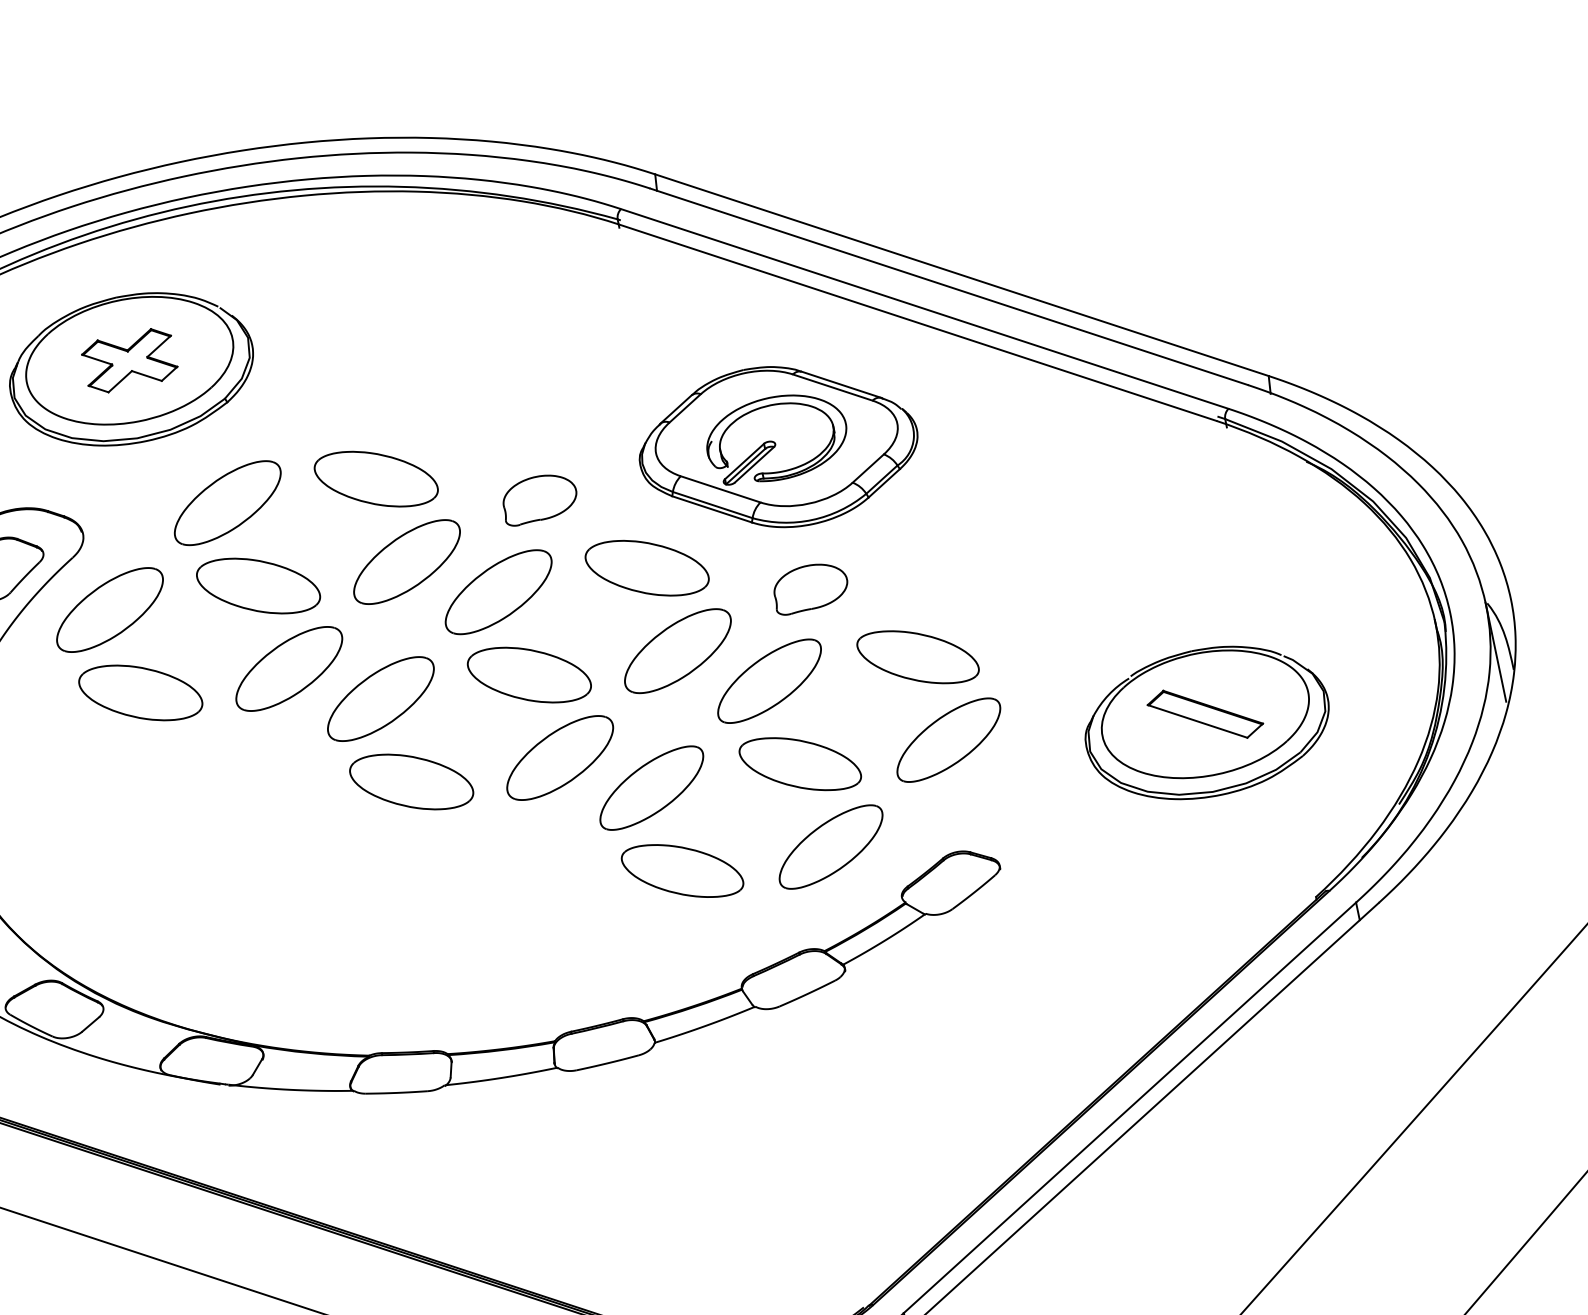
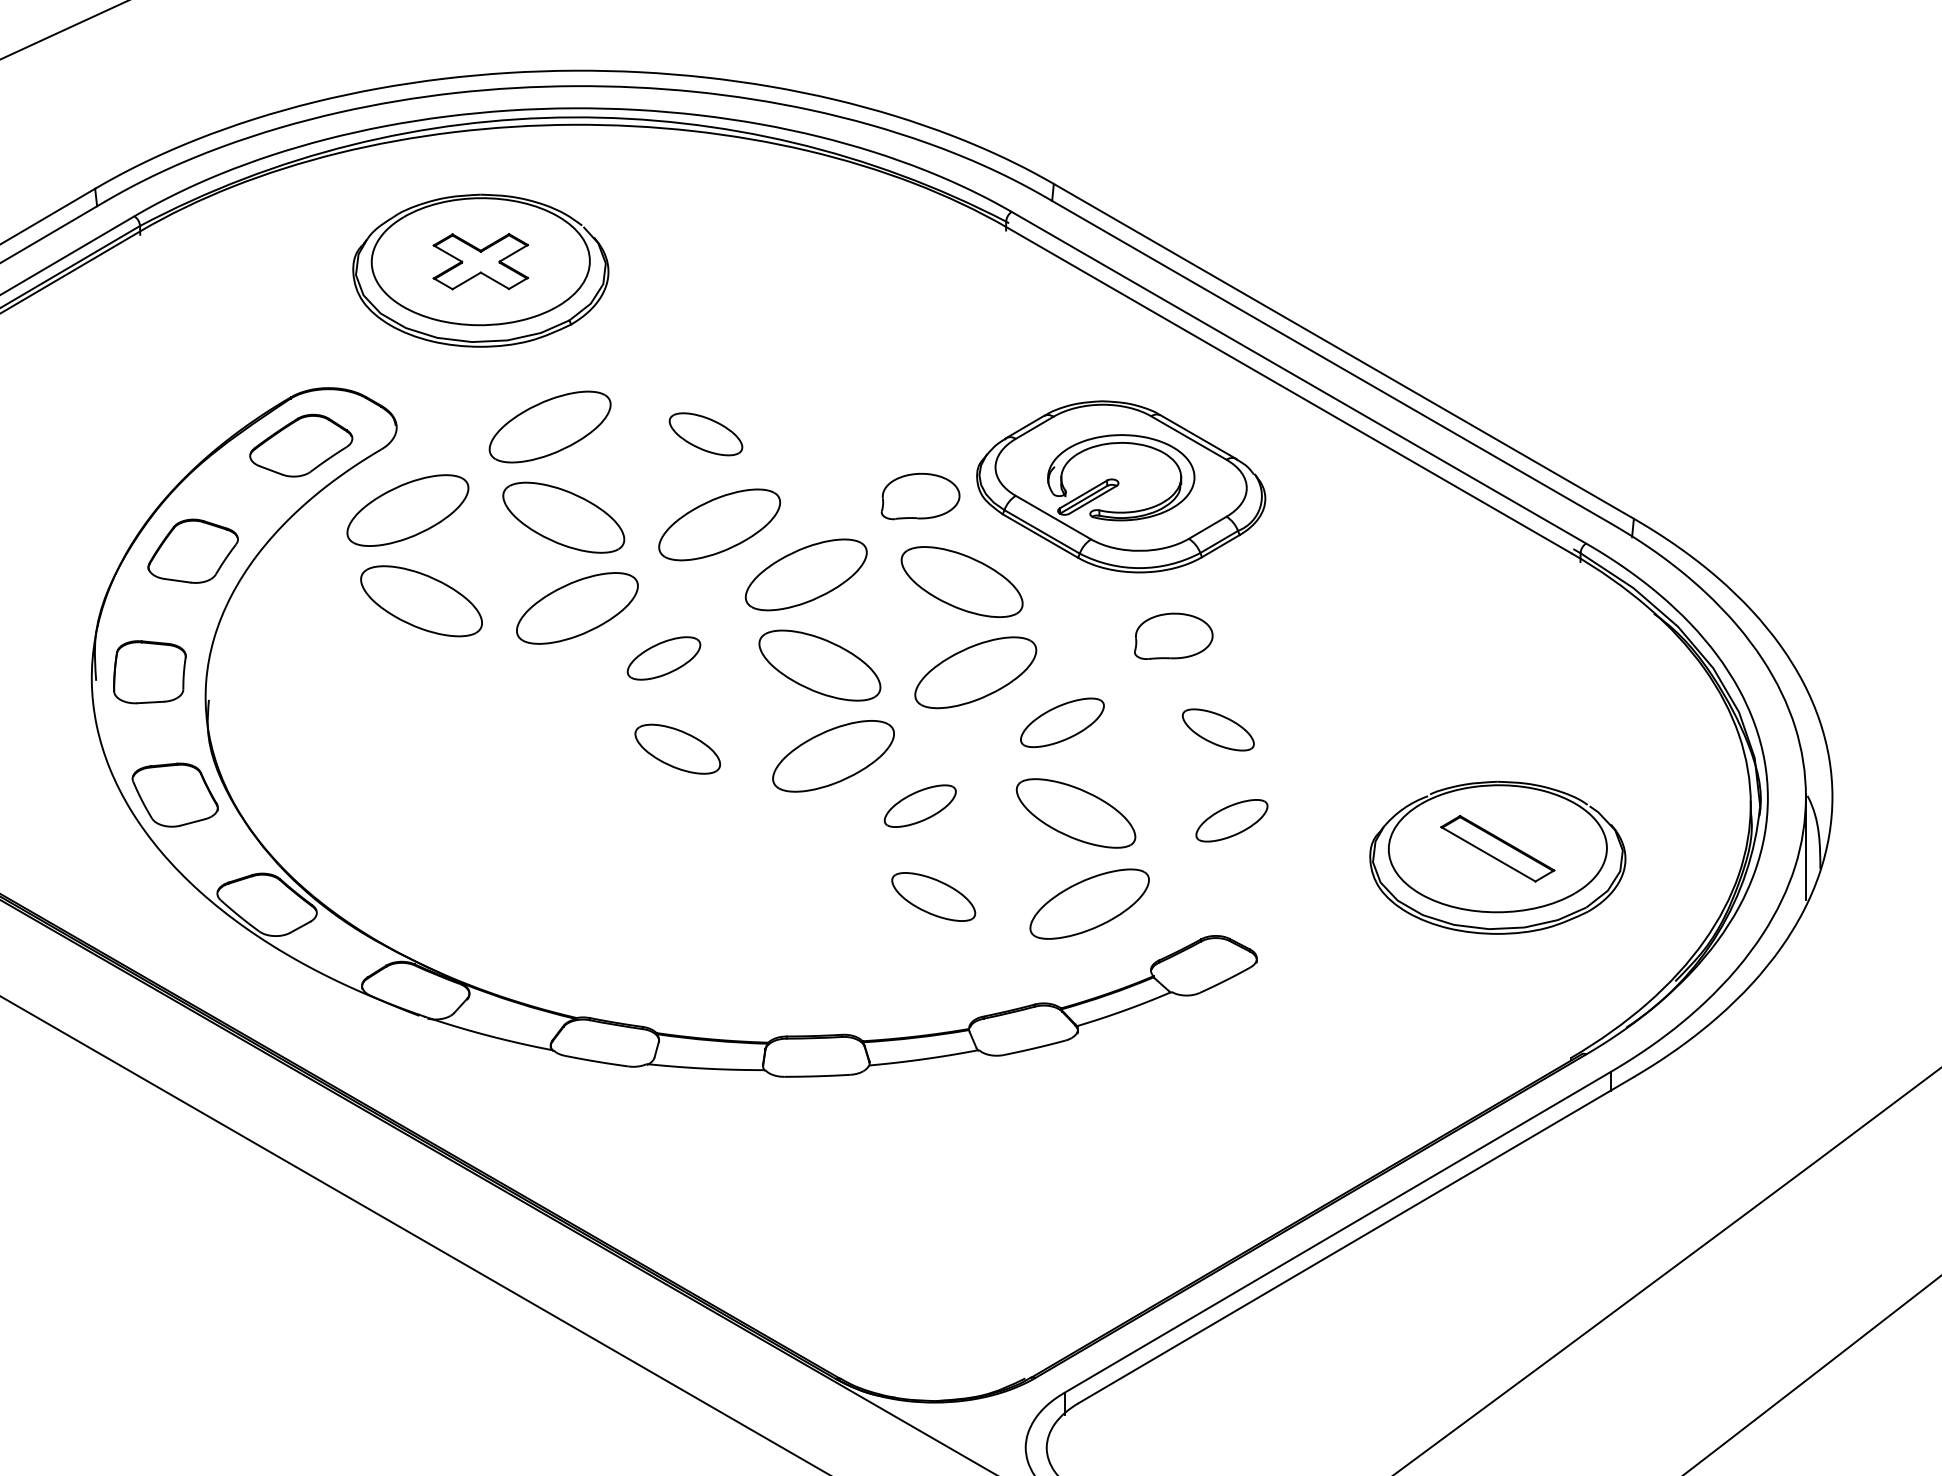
part: (375, 479) -> (705, 434), size x0.6
part: (539, 498) -> (920, 496), moved
part: (810, 586) -> (1173, 635), moved
part: (918, 656) -> (1218, 729), size x0.6
part: (769, 680) -> (1062, 722), size x0.7
part: (380, 699) -> (663, 658), size x0.6
part: (948, 740) -> (1231, 820), size x0.6
part: (411, 782) -> (677, 749), size x0.7
part: (651, 787) -> (920, 805), size x0.6
part: (682, 870) -> (933, 896), size x0.7

